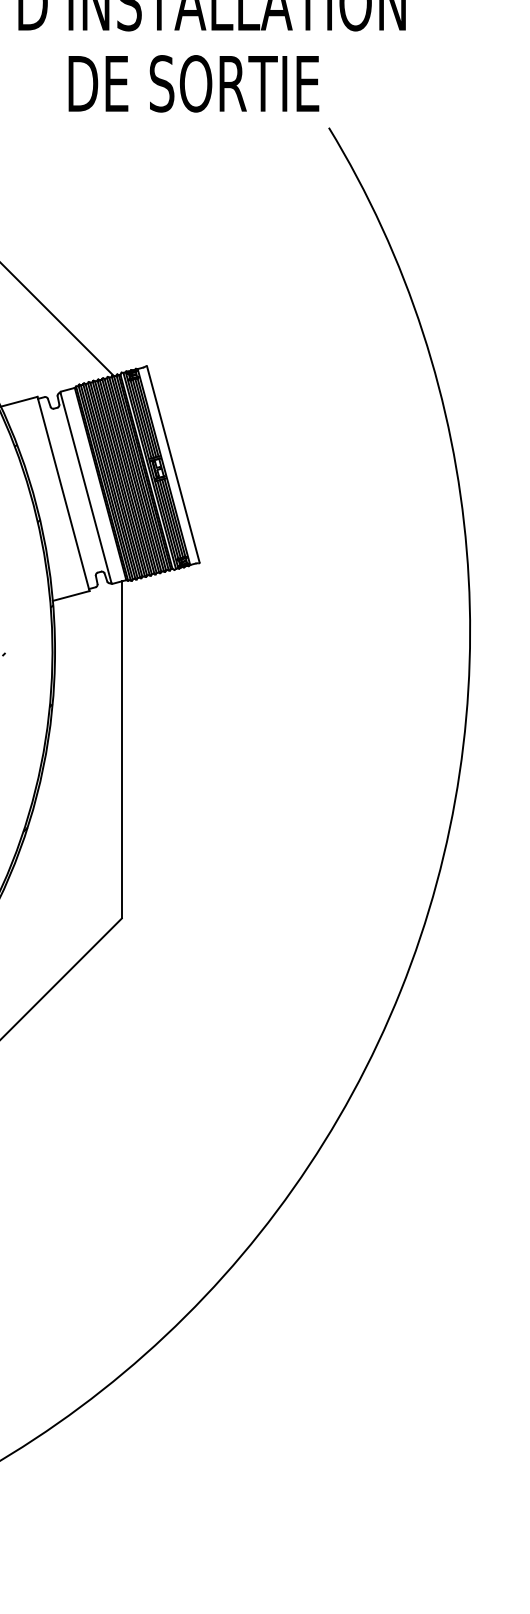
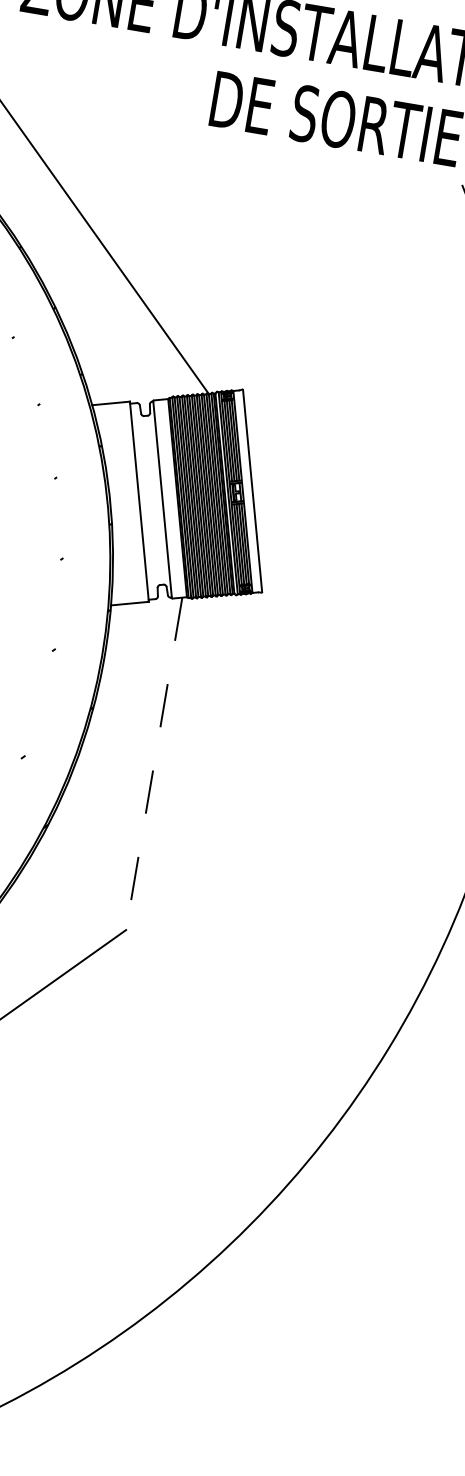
line: (121, 749) -> (153, 763), solid -> dashed

